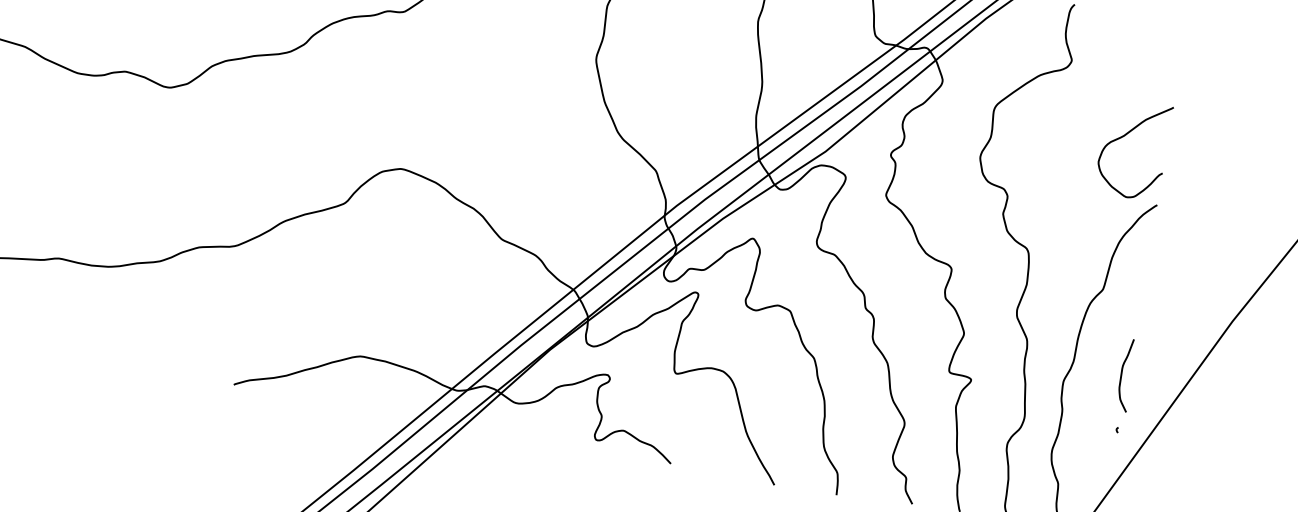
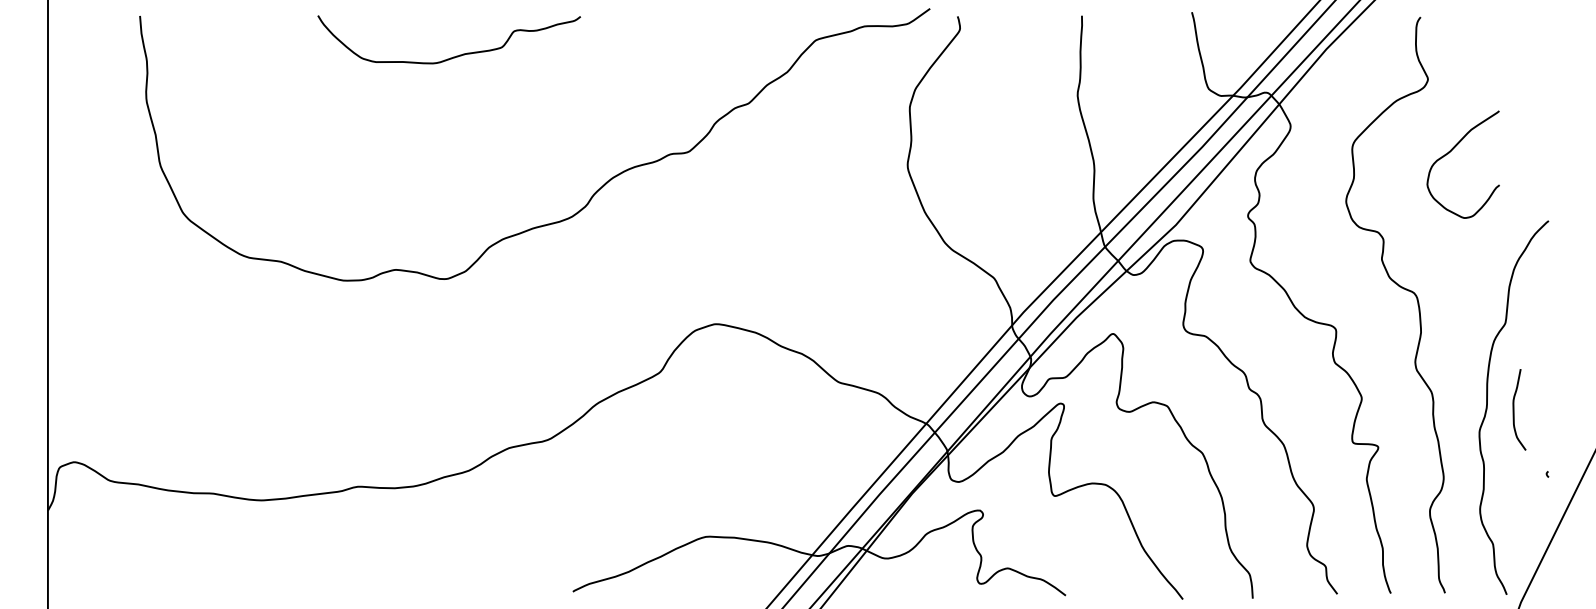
curve: (1124, 136) -> (1450, 152), moved
curve: (1122, 374) -> (1514, 409), moved

